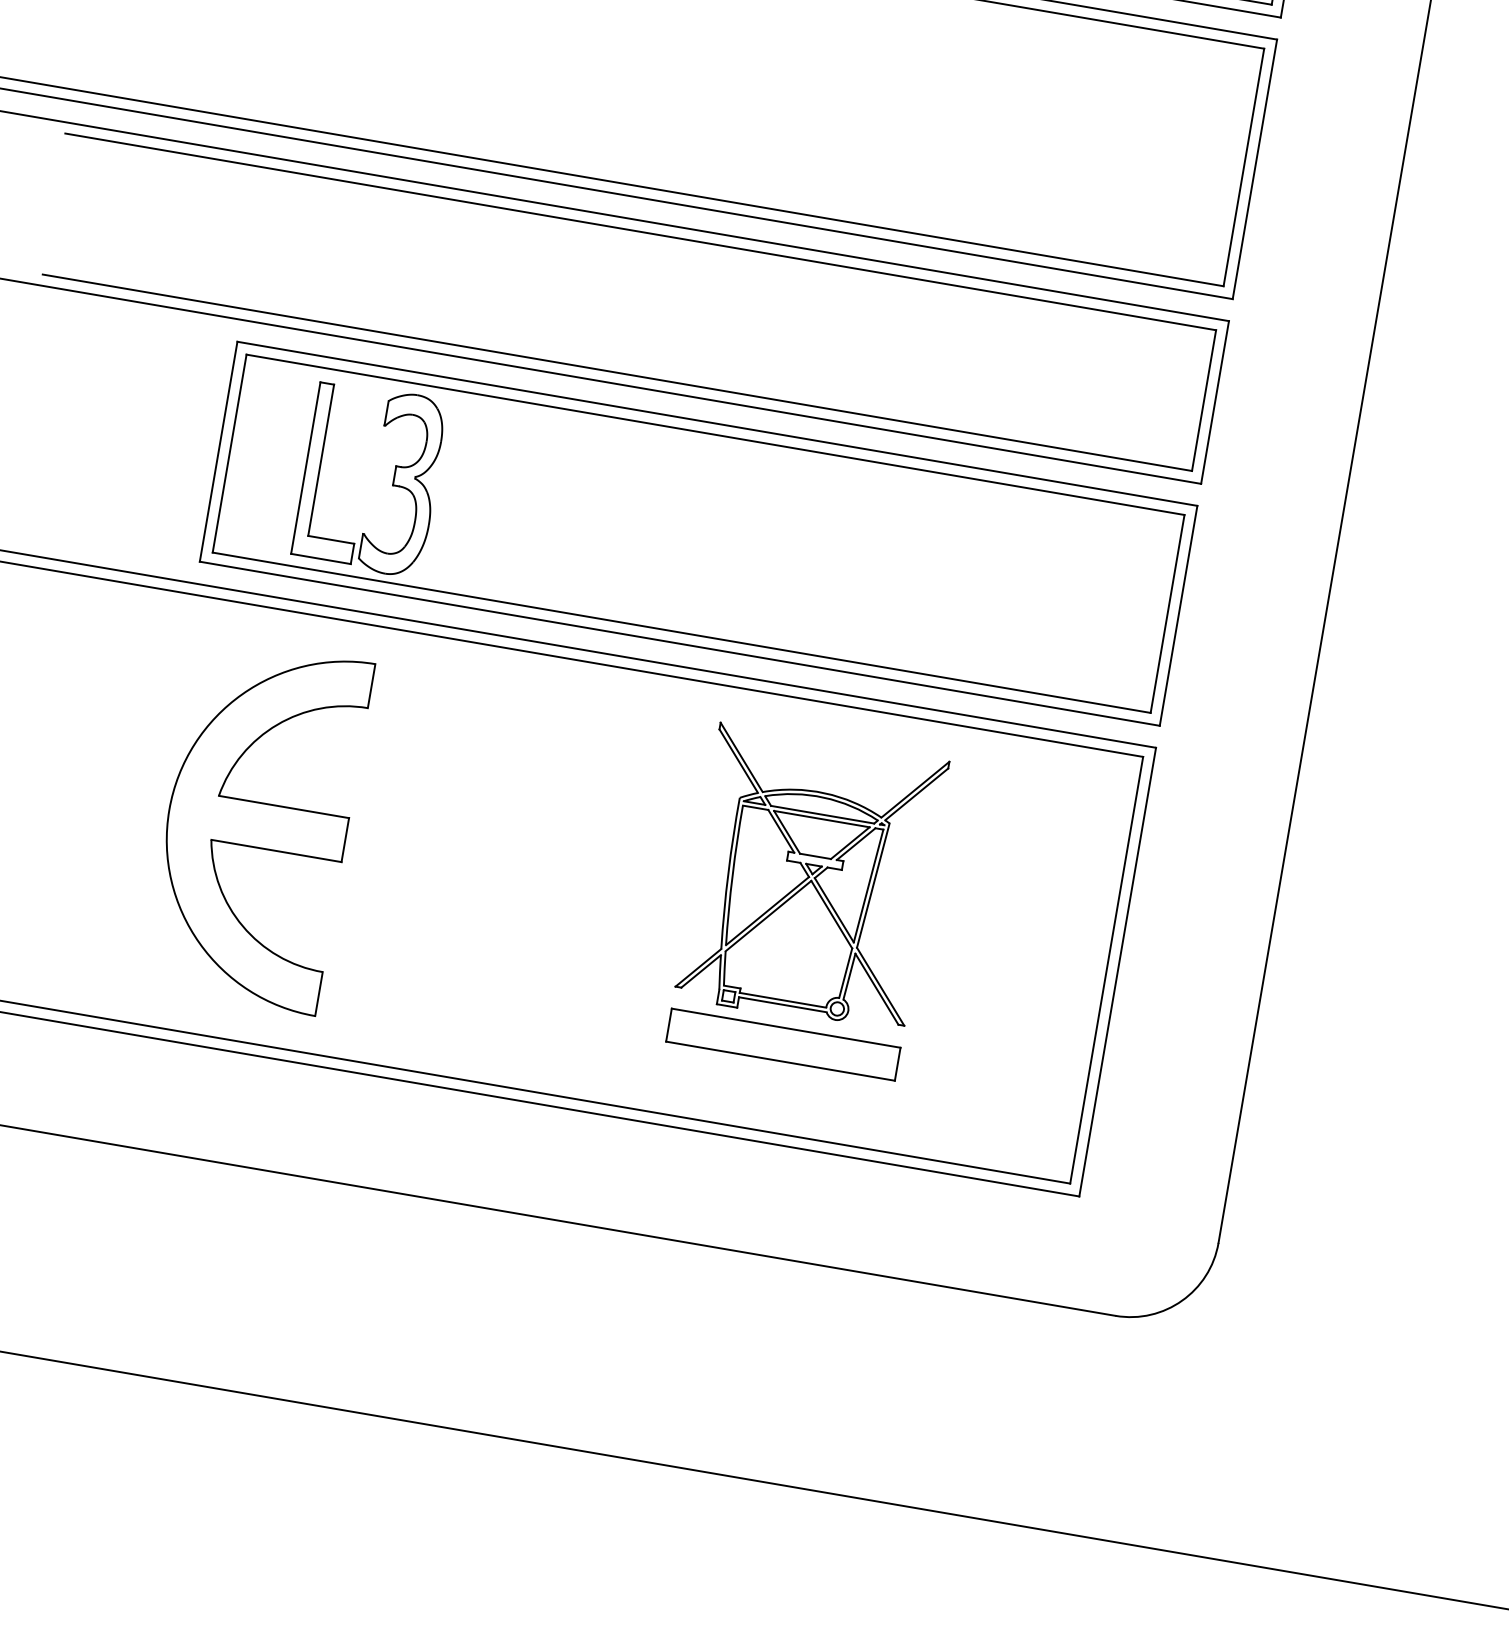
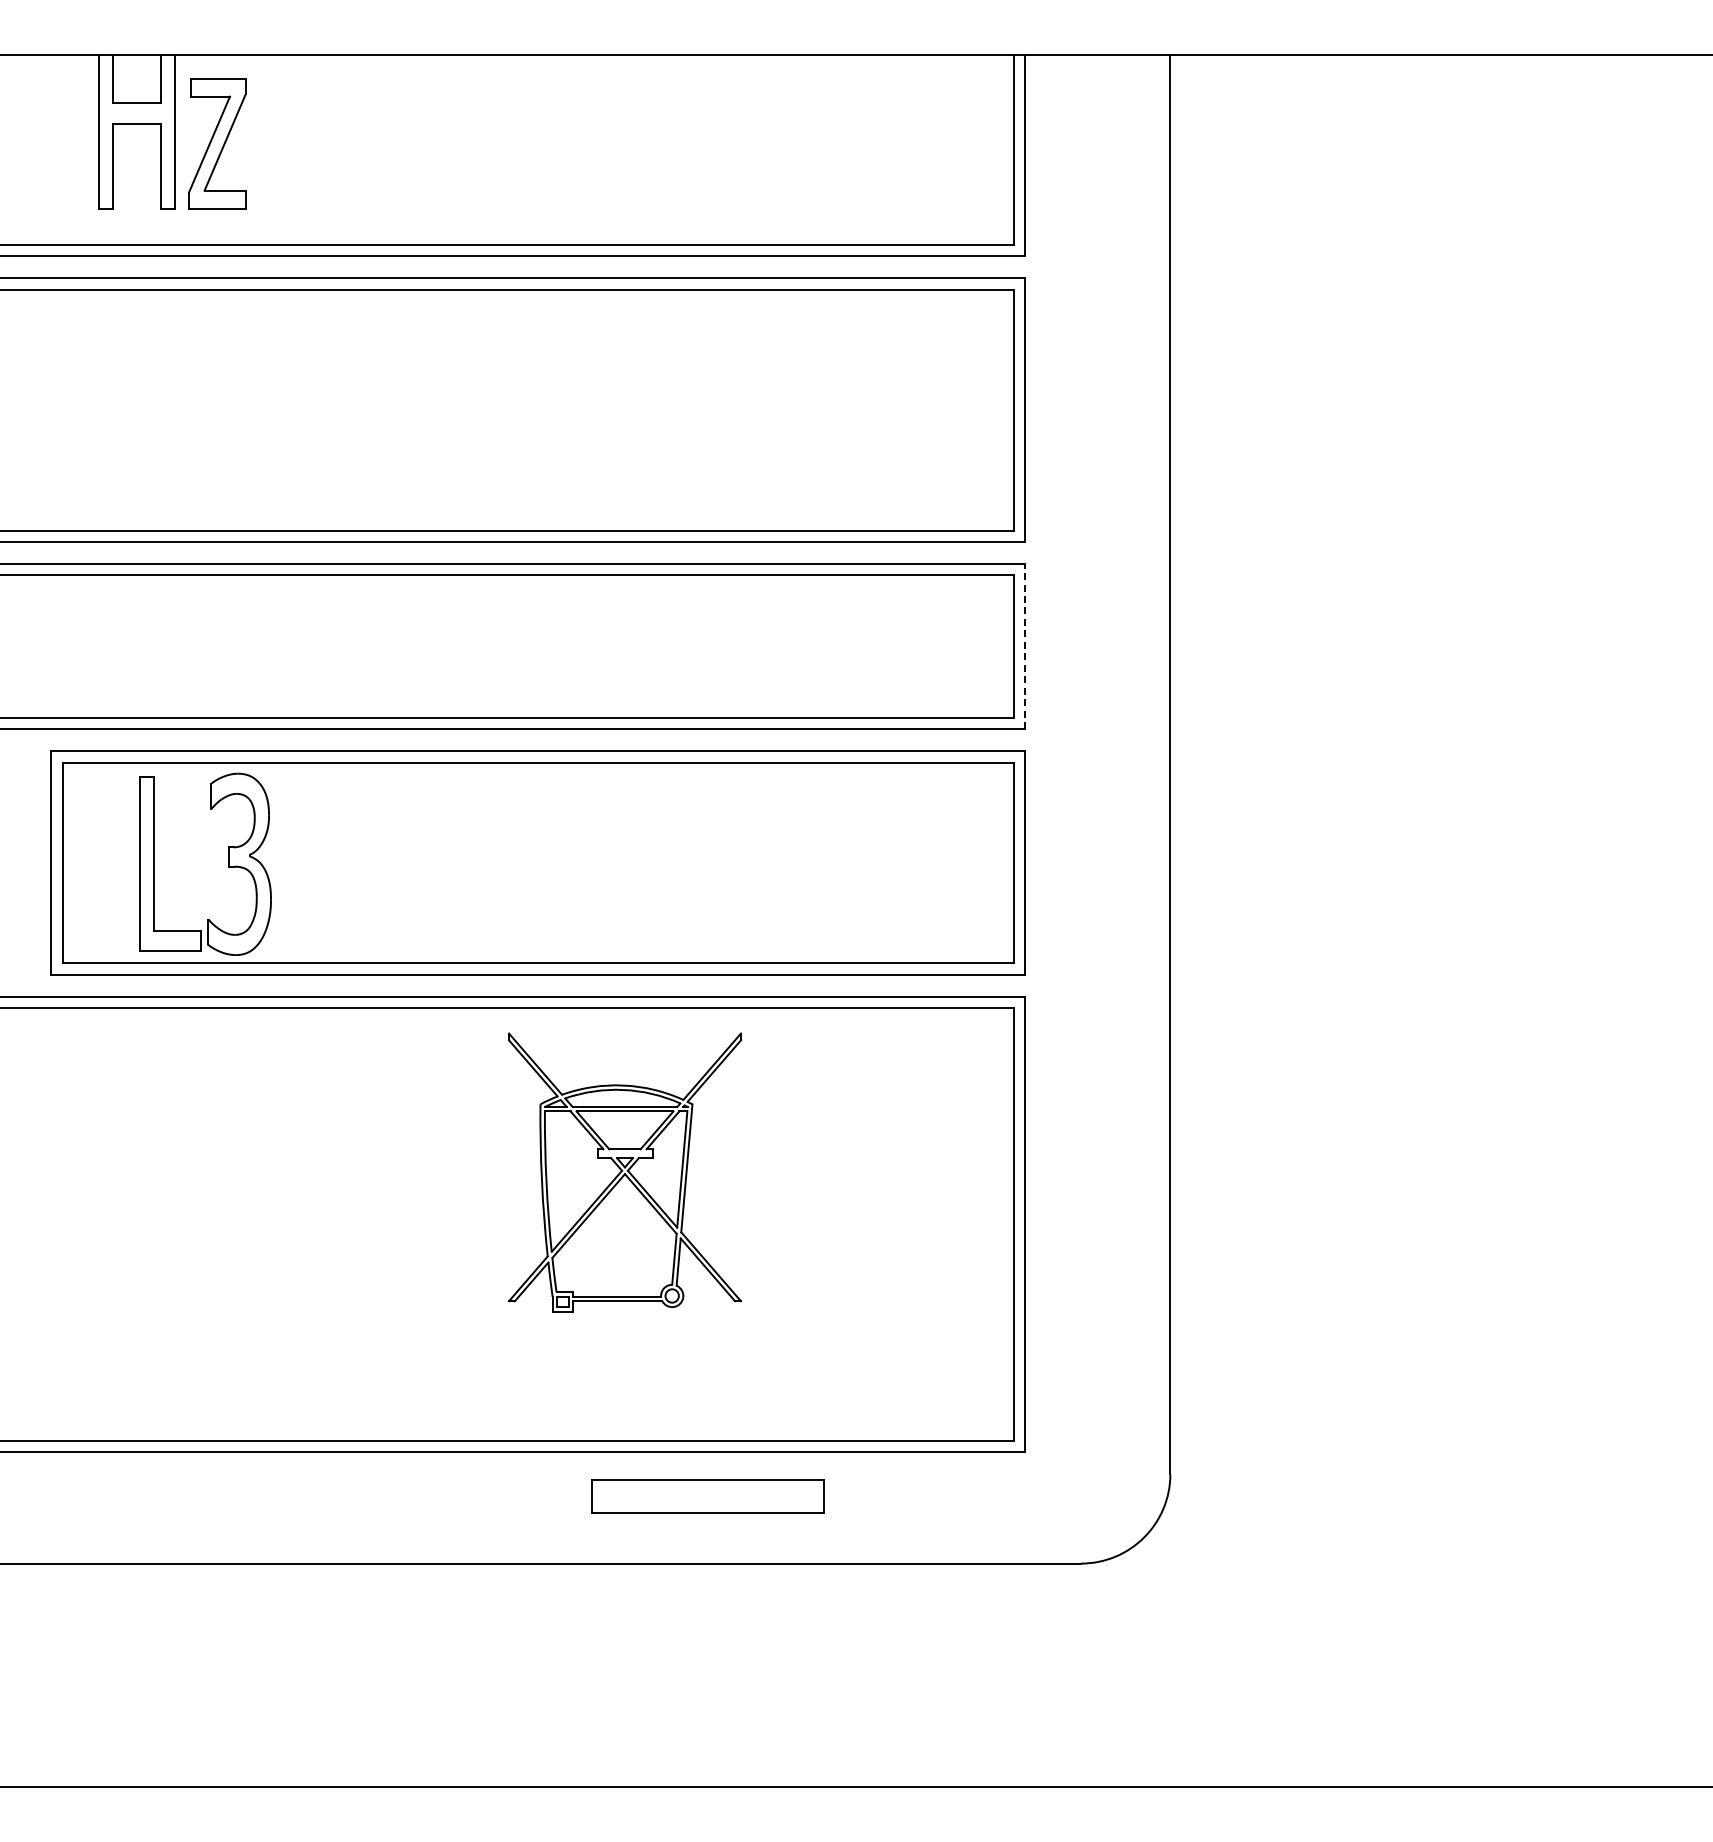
line: (1215, 402) -> (1025, 646), solid -> dashed
part: (257, 825) -> (152, 1224), removed
part: (811, 879) -> (624, 1172), moved
part: (782, 1044) -> (707, 1496), moved

